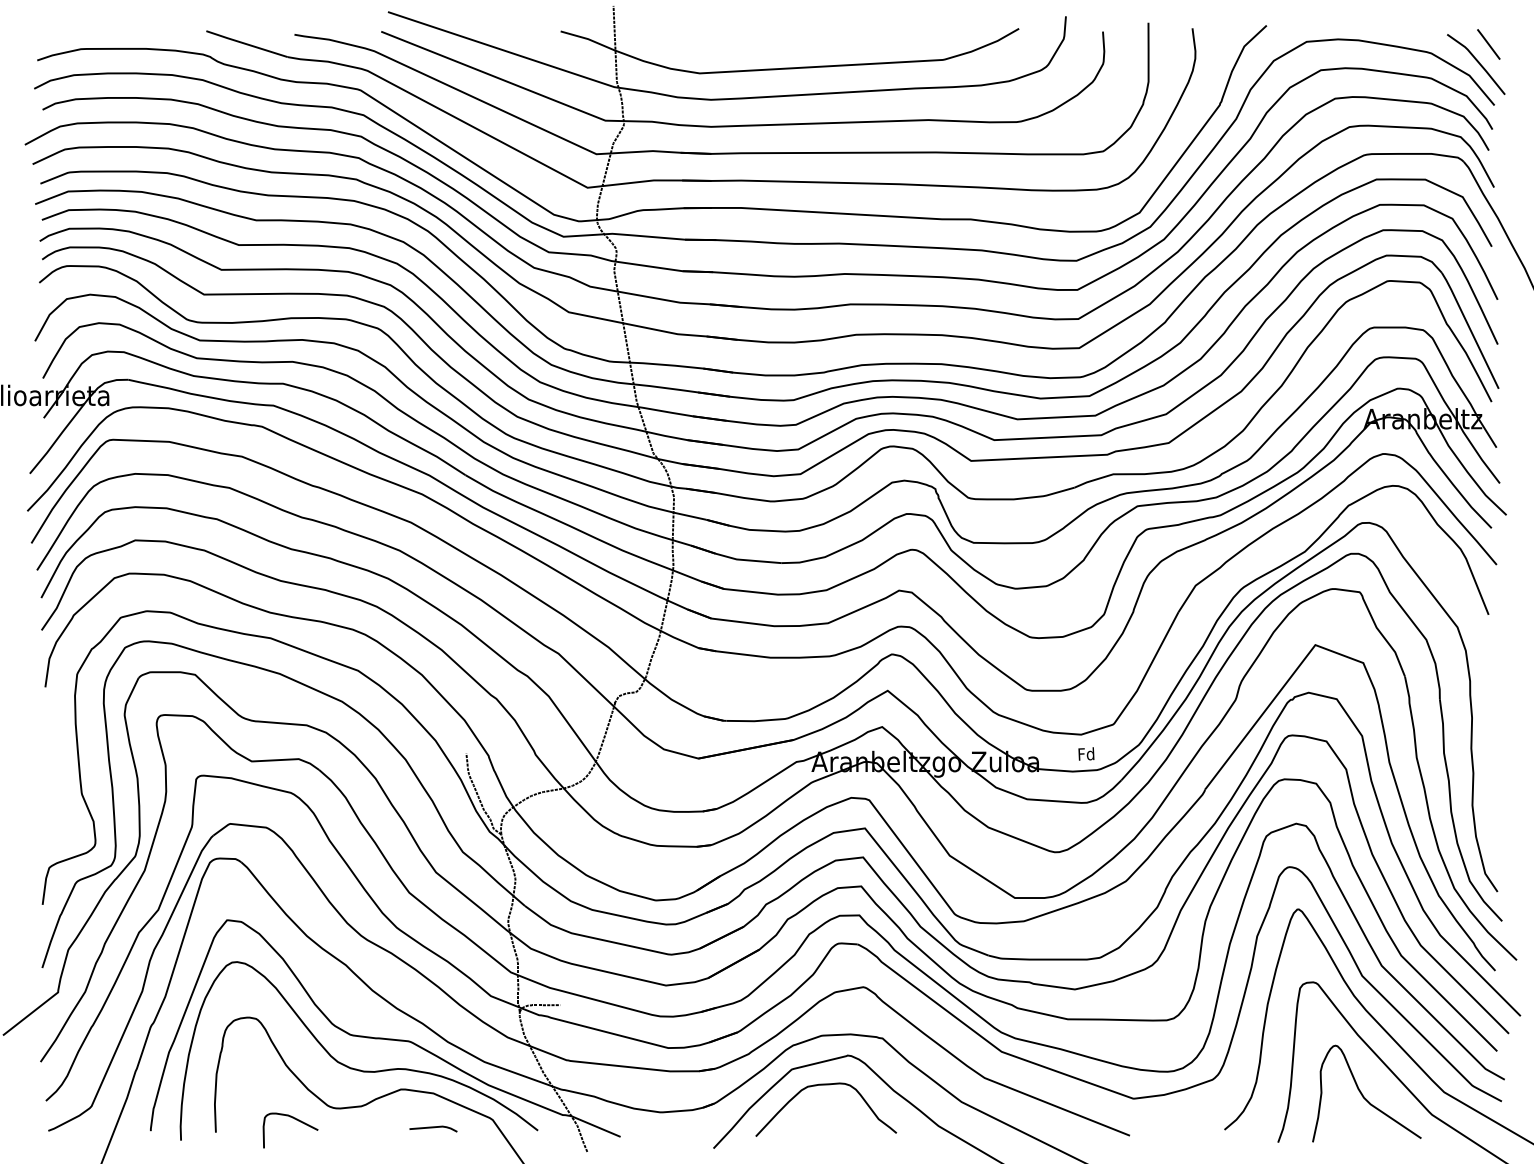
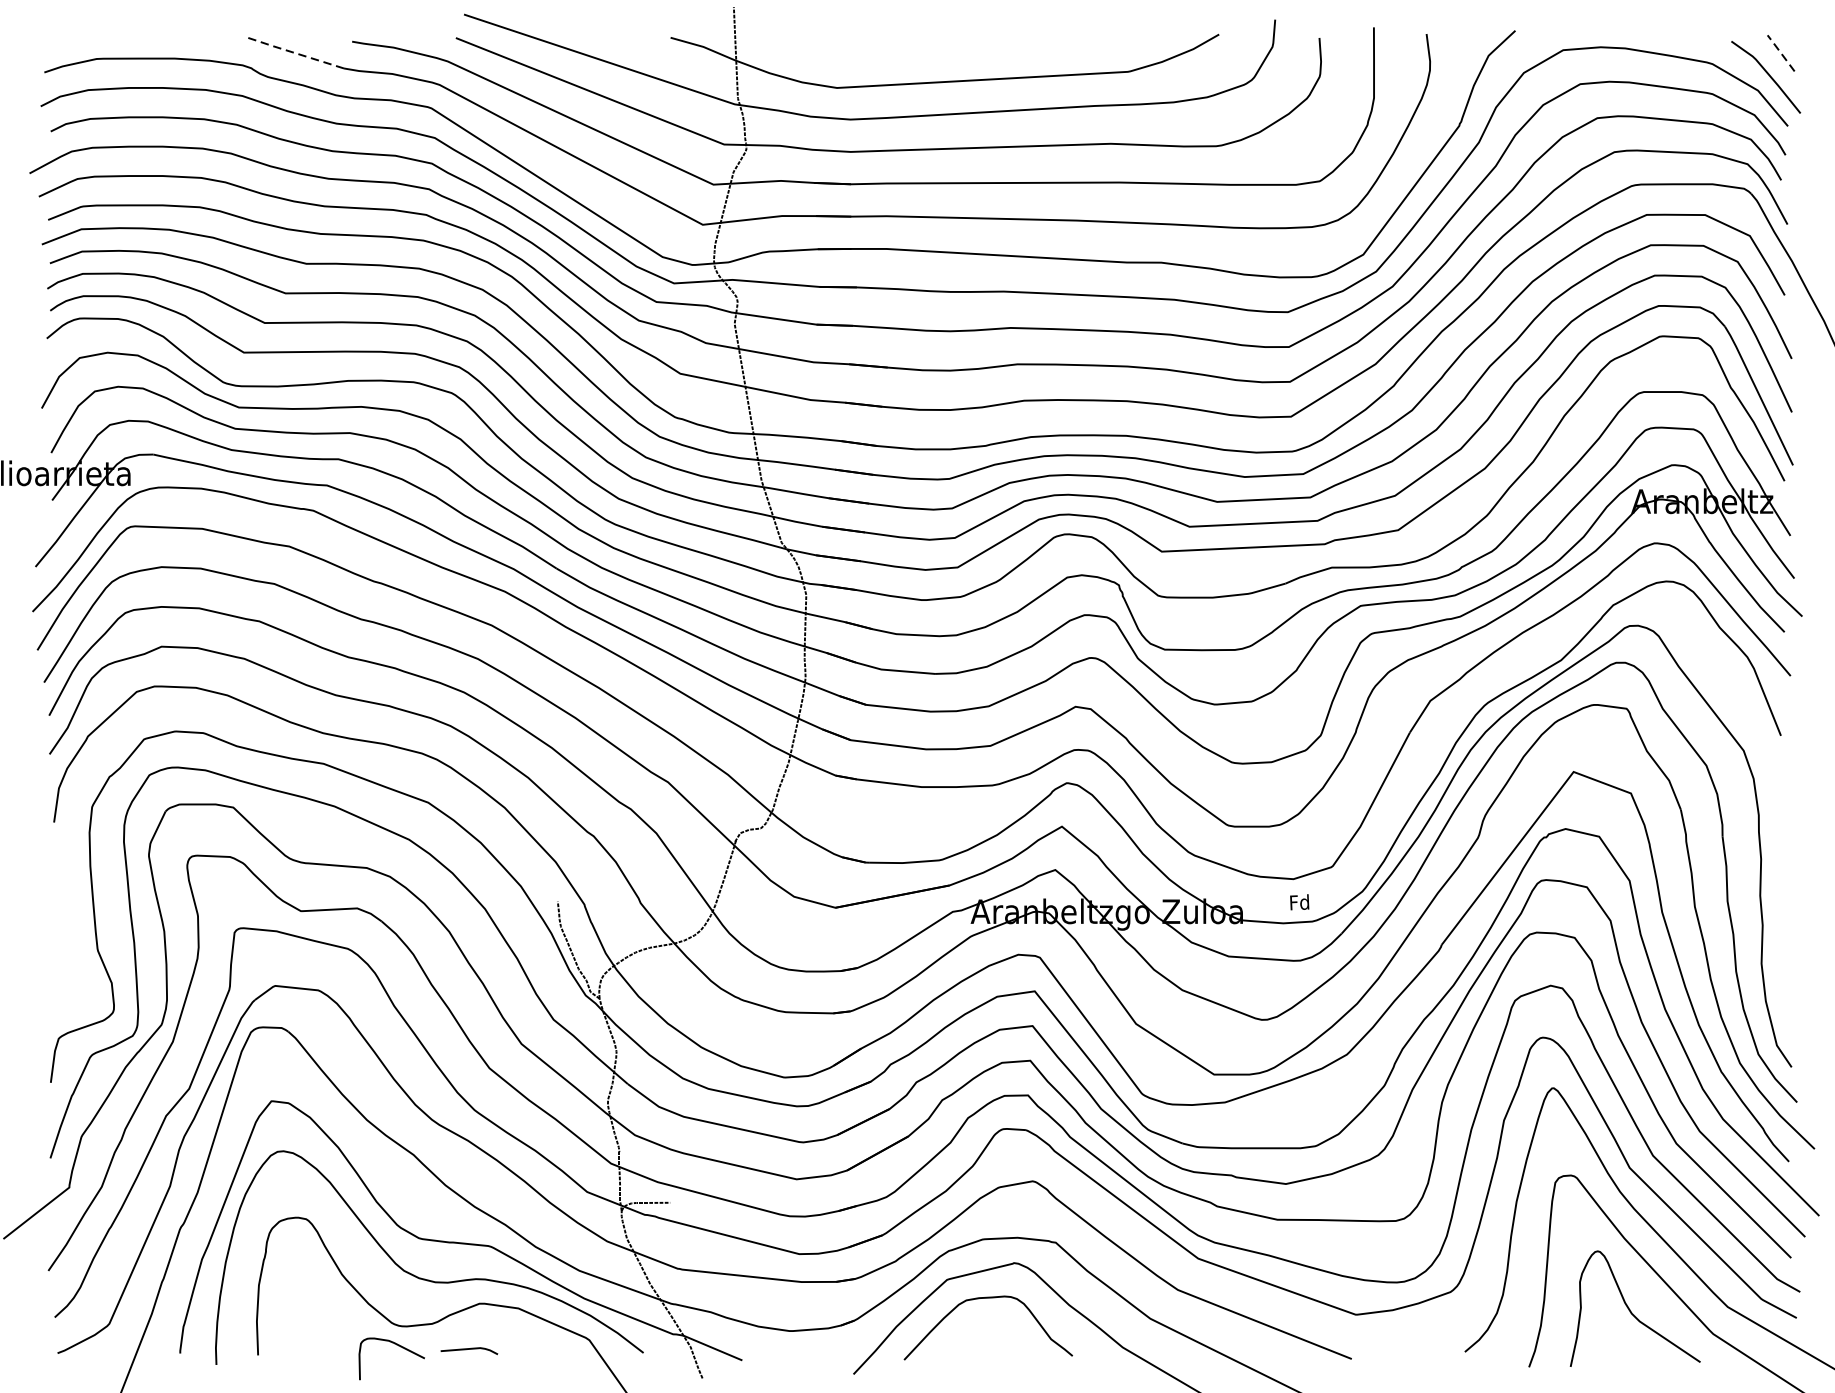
line: (245, 43) -> (293, 52), solid -> dashed
line: (1488, 43) -> (1780, 52), solid -> dashed
curve: (296, 1120) -> (398, 1346), moved
line: (433, 1128) -> (469, 1350), moved

